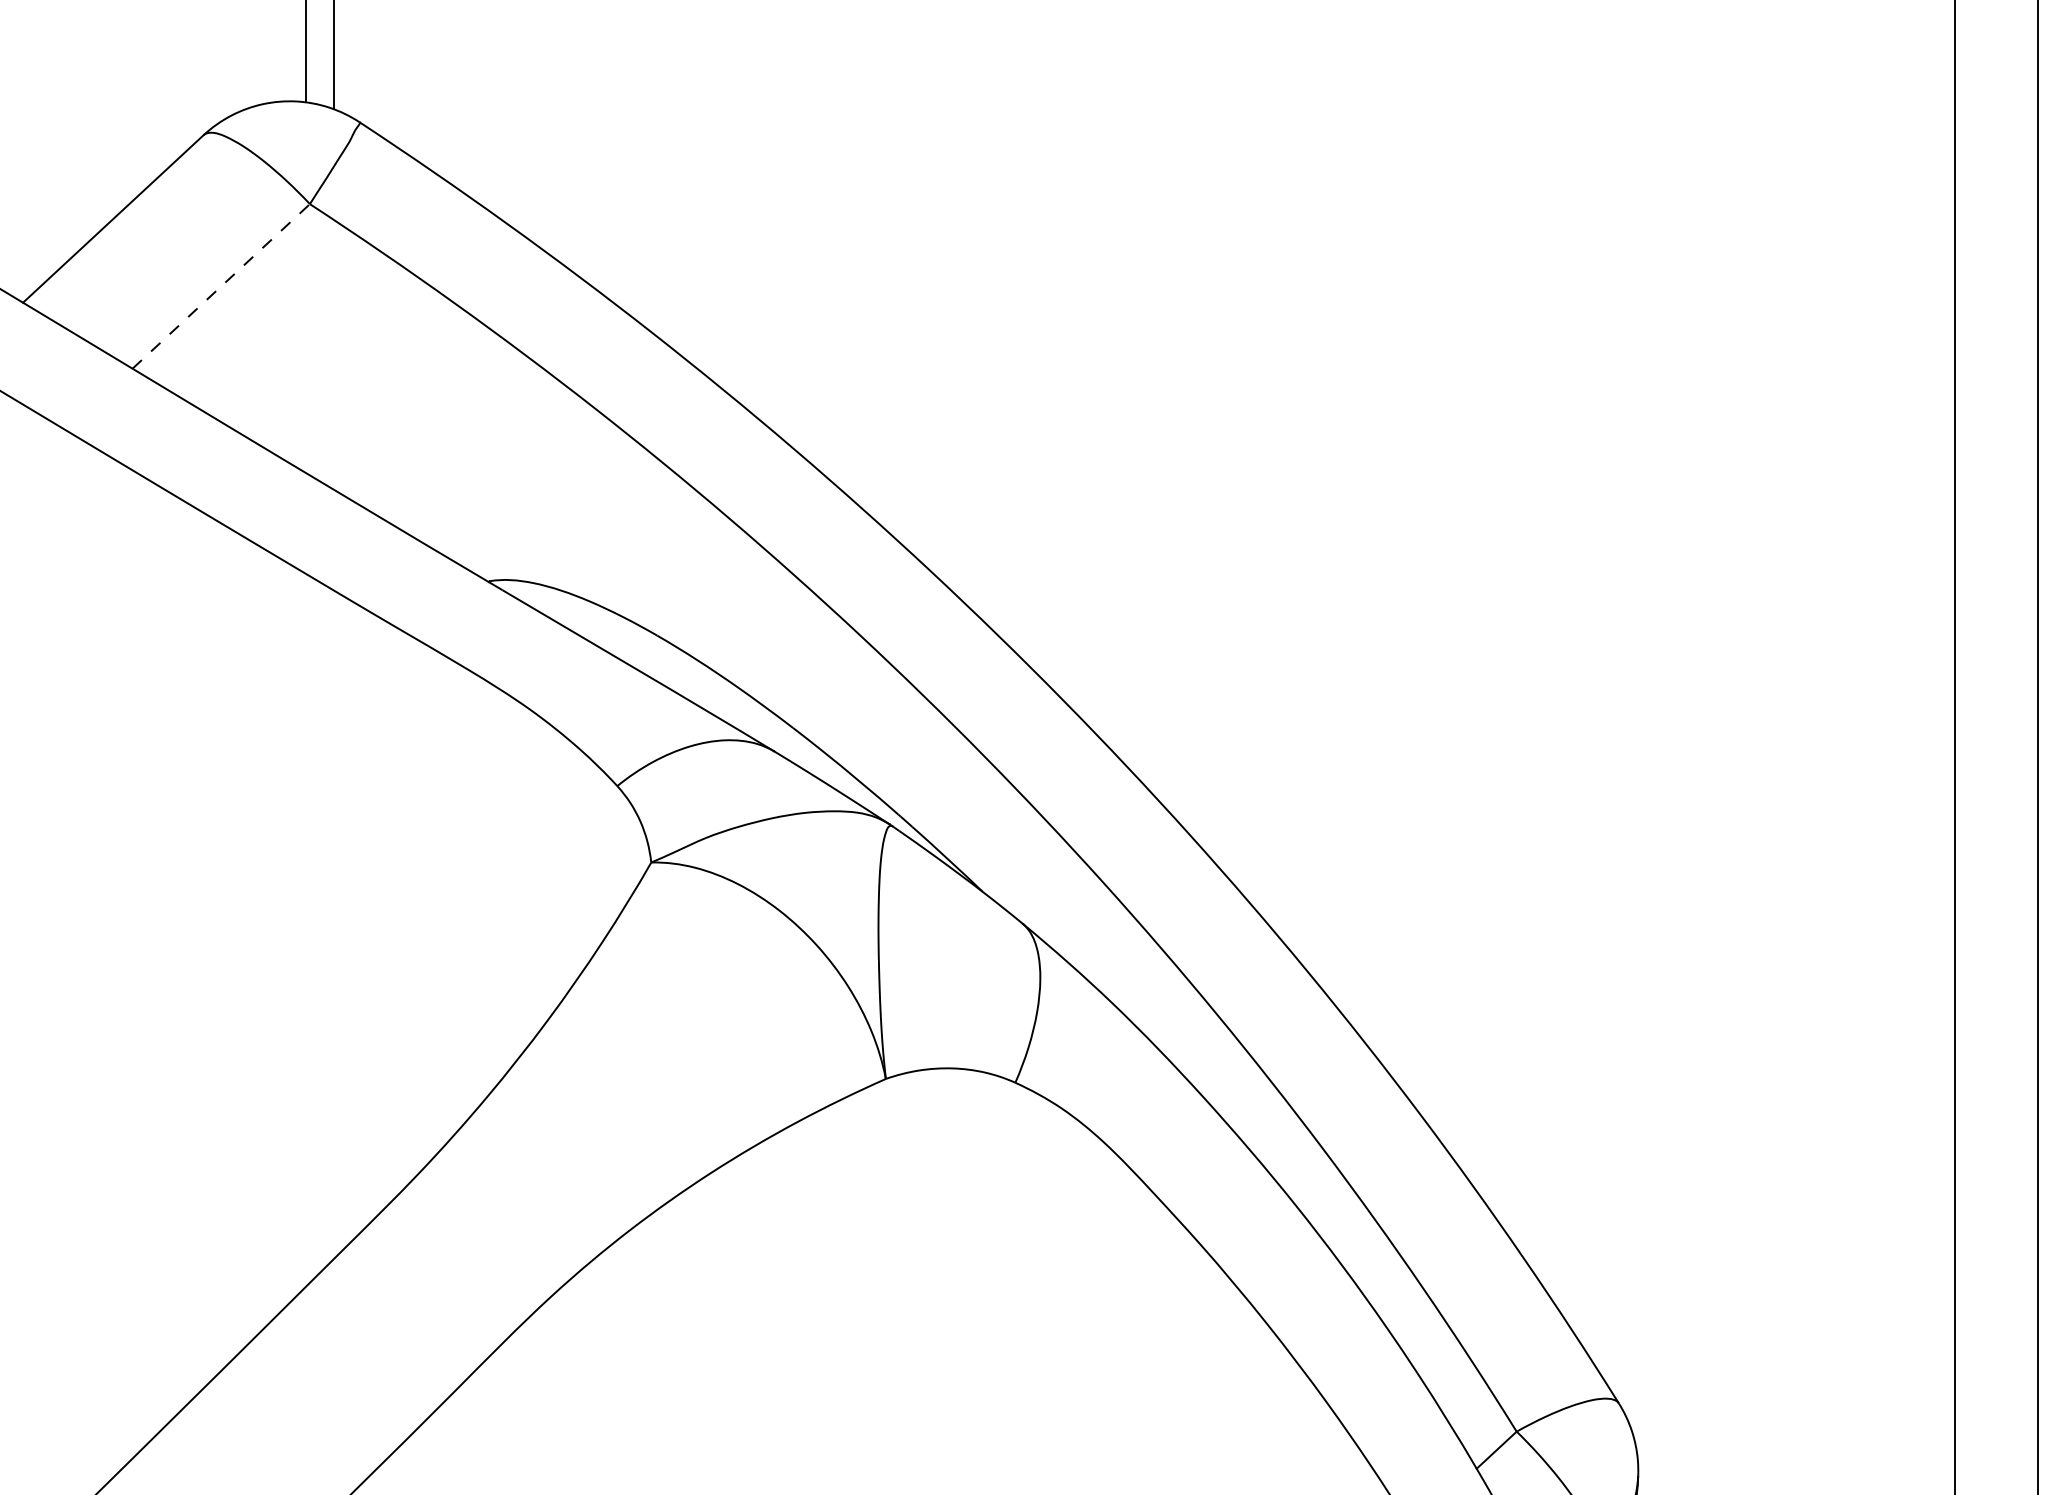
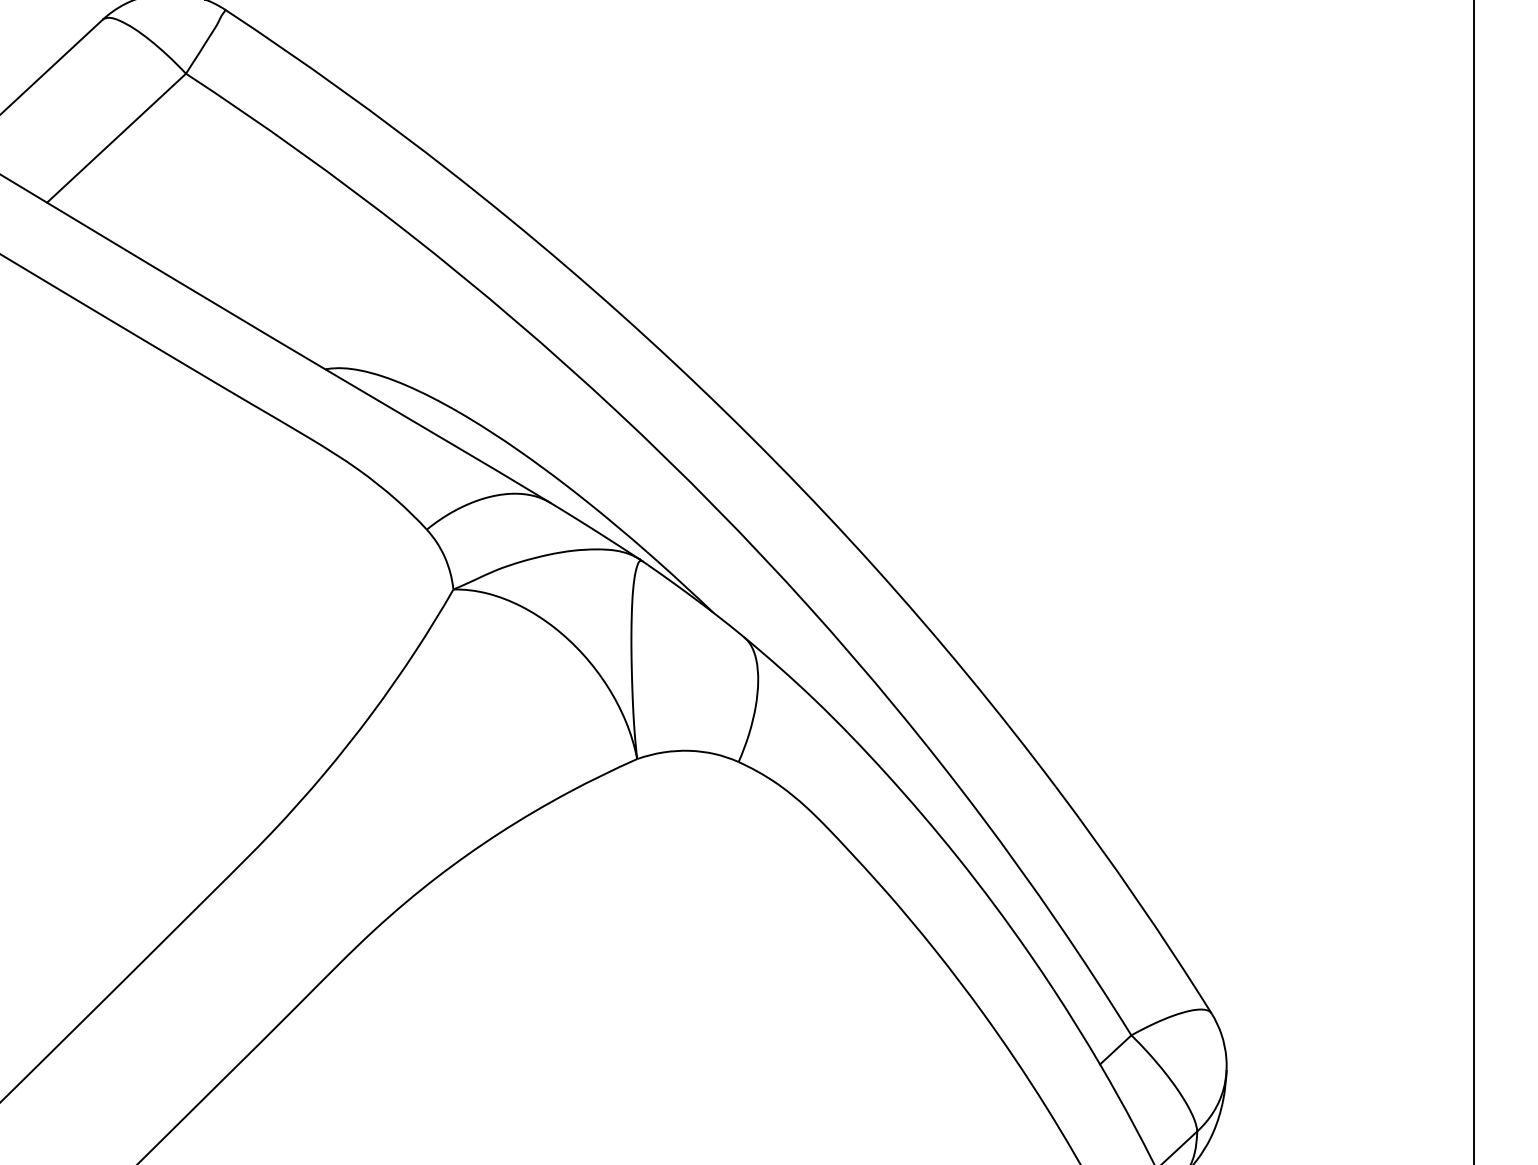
line: (221, 286) -> (116, 138), dashed -> solid

